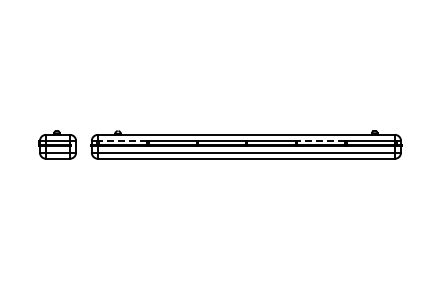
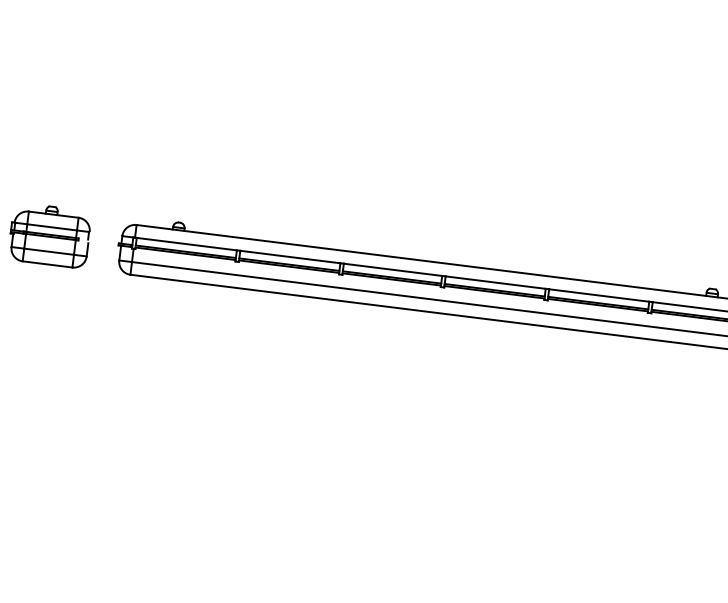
line: (122, 140) -> (186, 243), dashed -> solid
line: (320, 140) -> (597, 294), dashed -> solid

